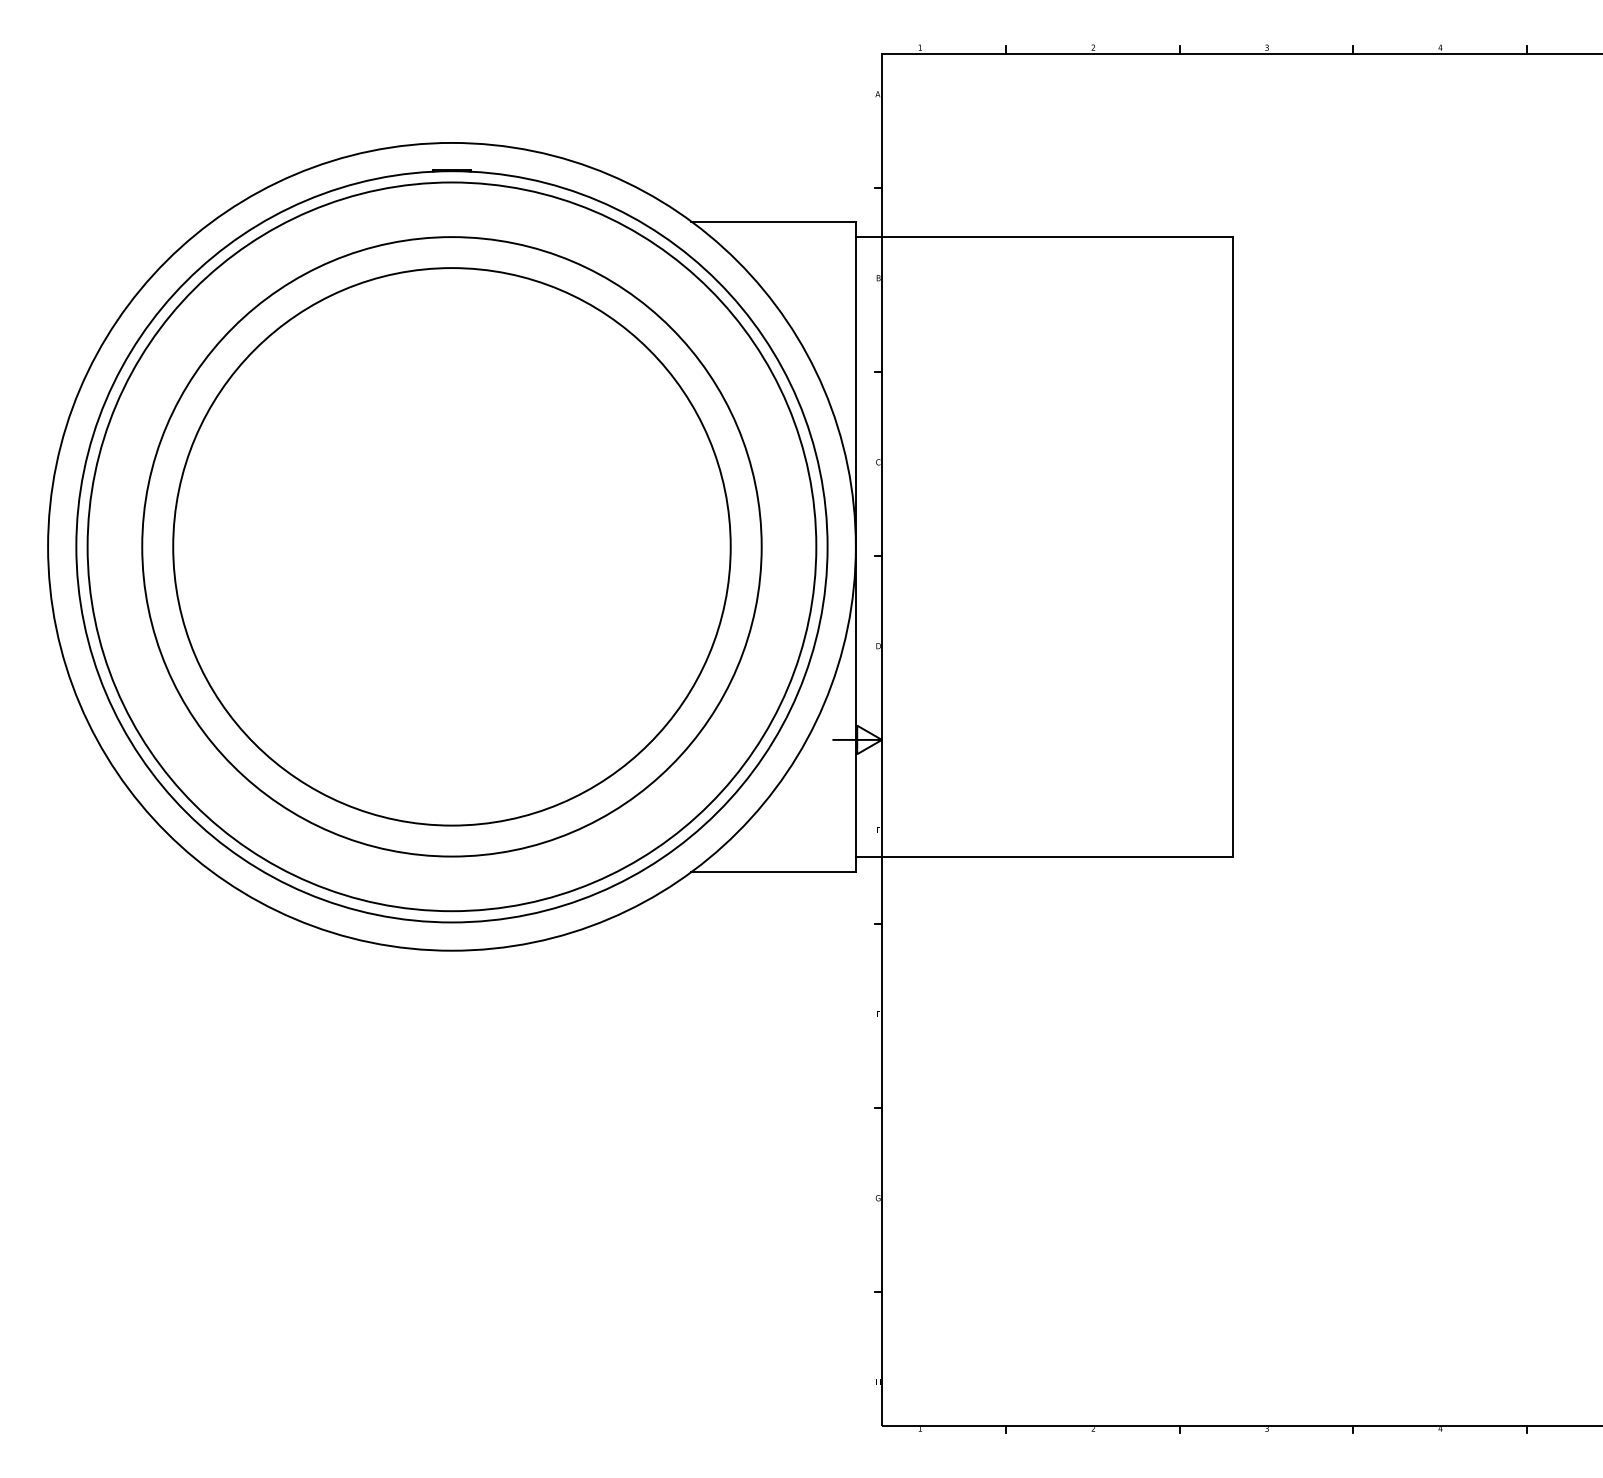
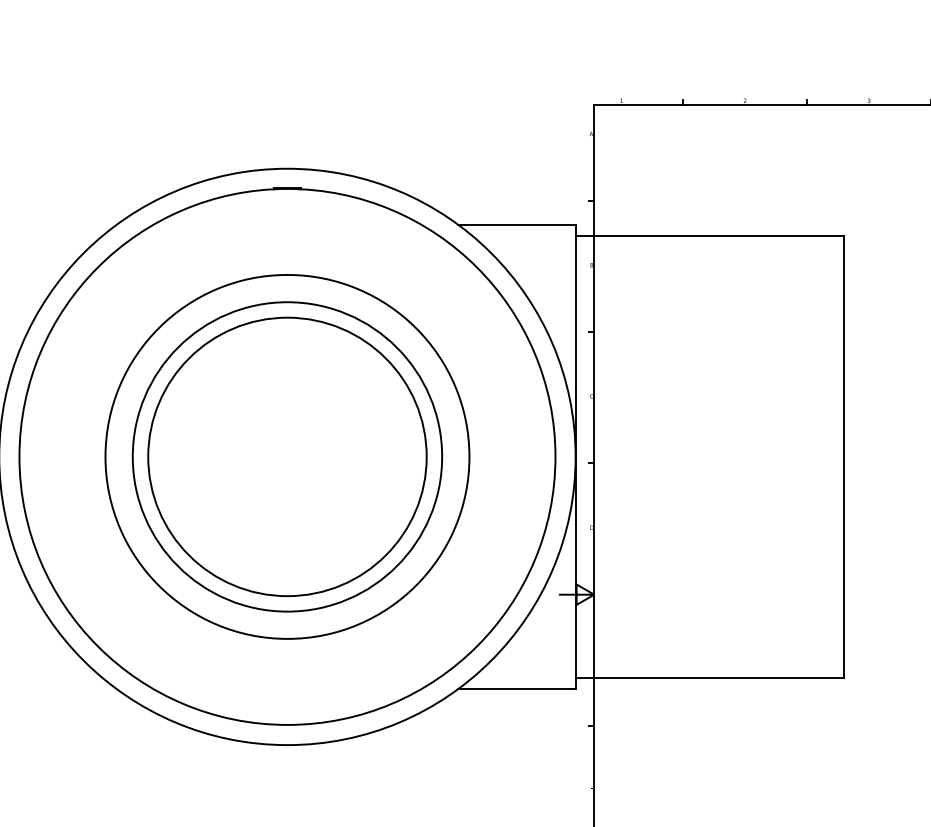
circle: (451, 546) -> (287, 456), size x0.7
circle: (451, 546) -> (287, 456), size x0.7
circle: (451, 546) -> (287, 456), size x0.7

